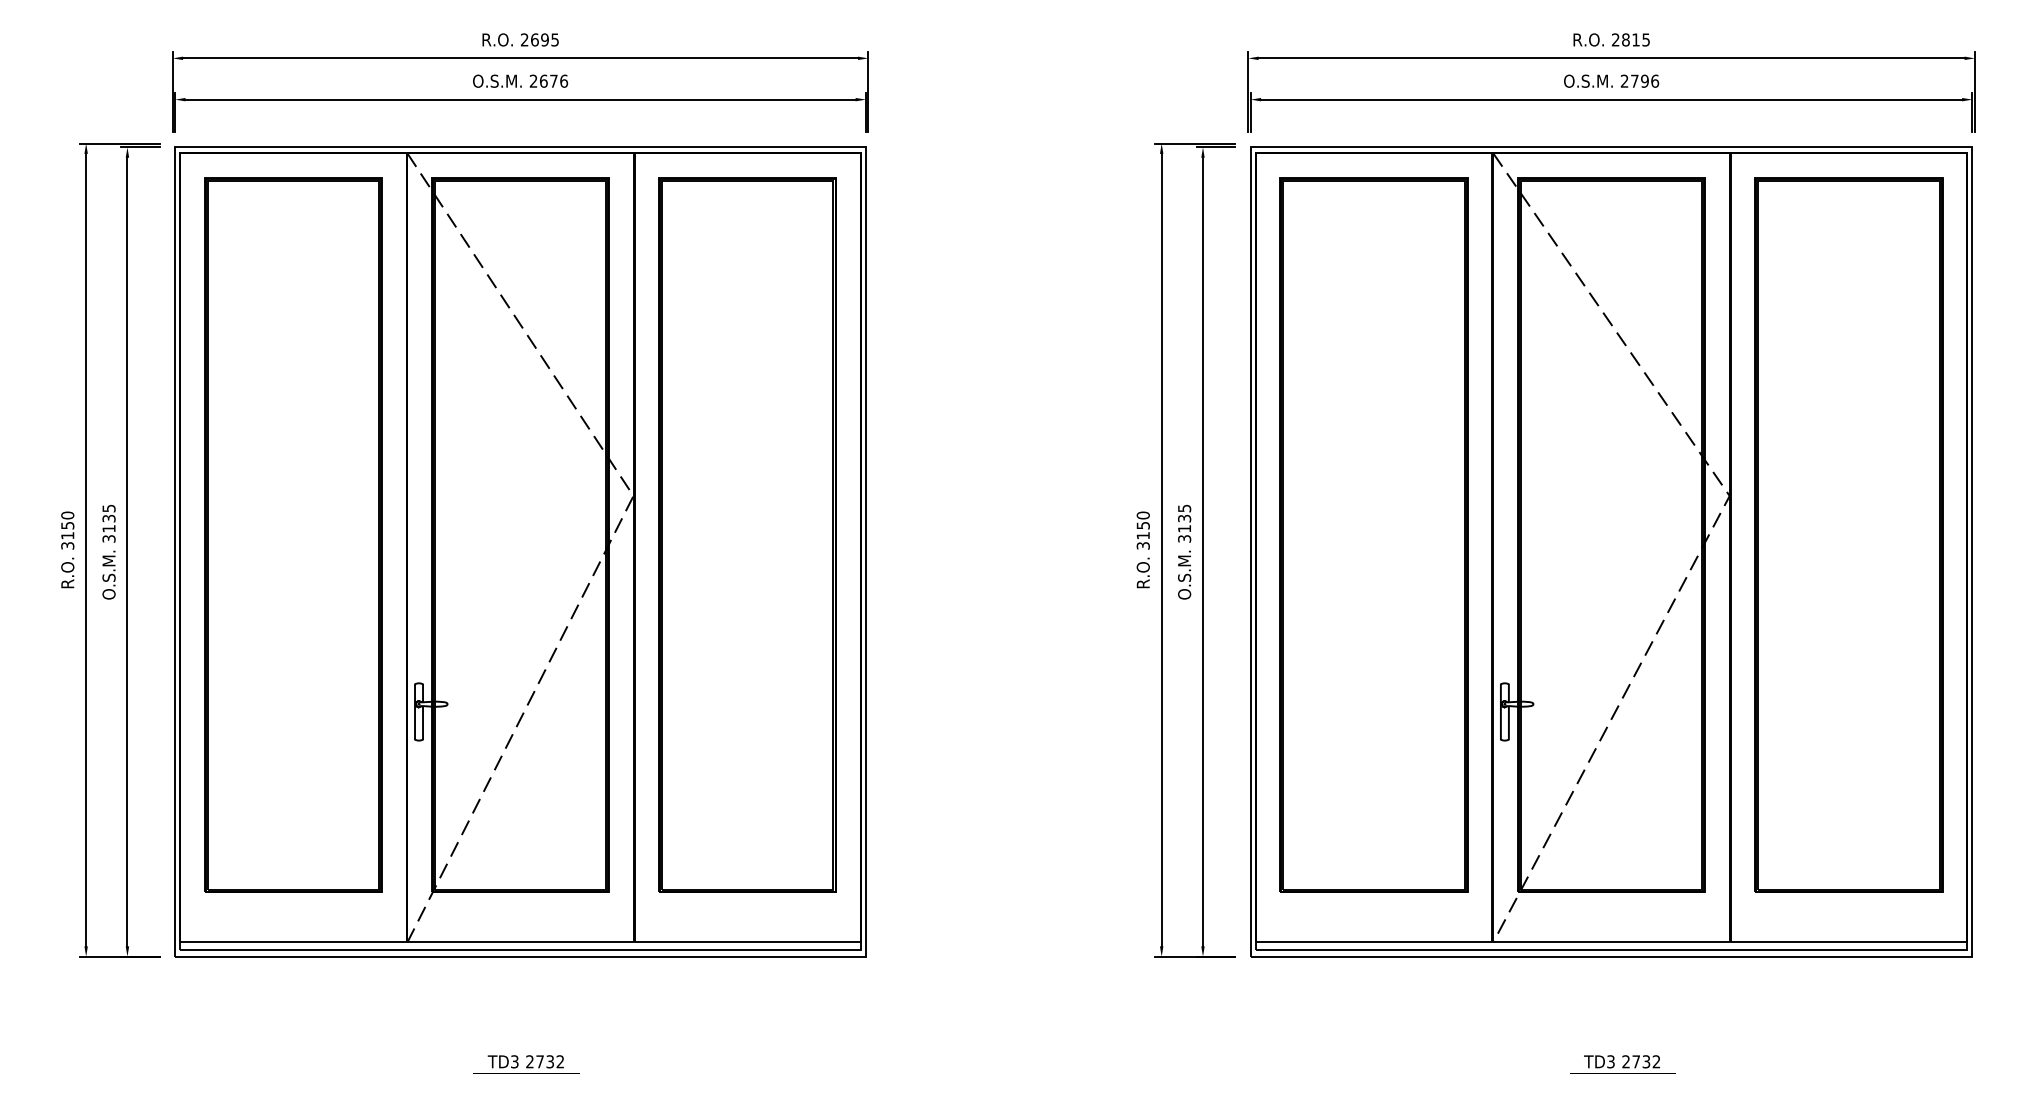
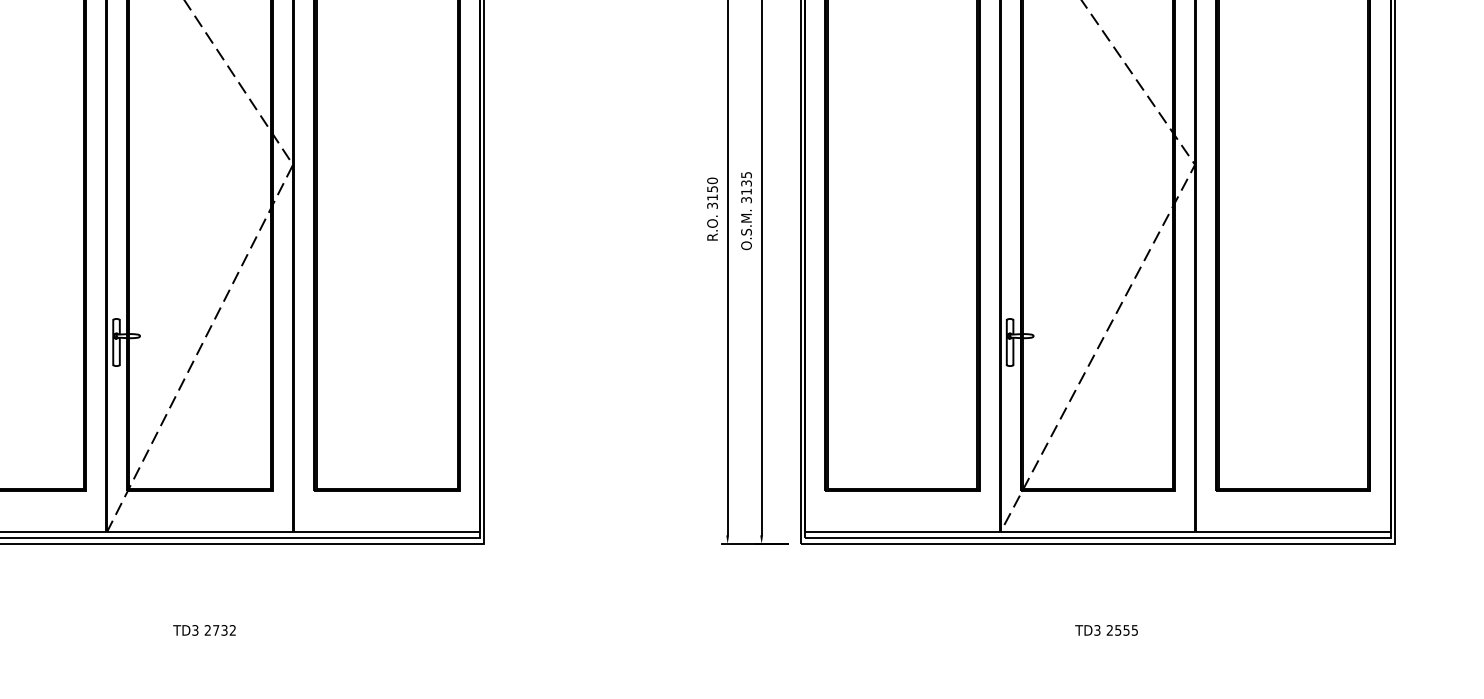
text: (1646, 1061) -> (1126, 630), 2732 -> 2555

